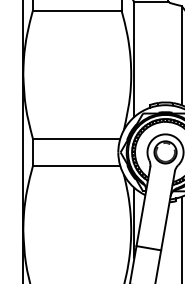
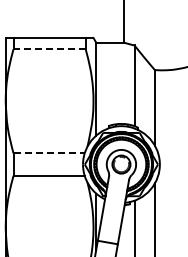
line: (77, 10) -> (49, 49), solid -> dashed
line: (77, 138) -> (49, 153), solid -> dashed

